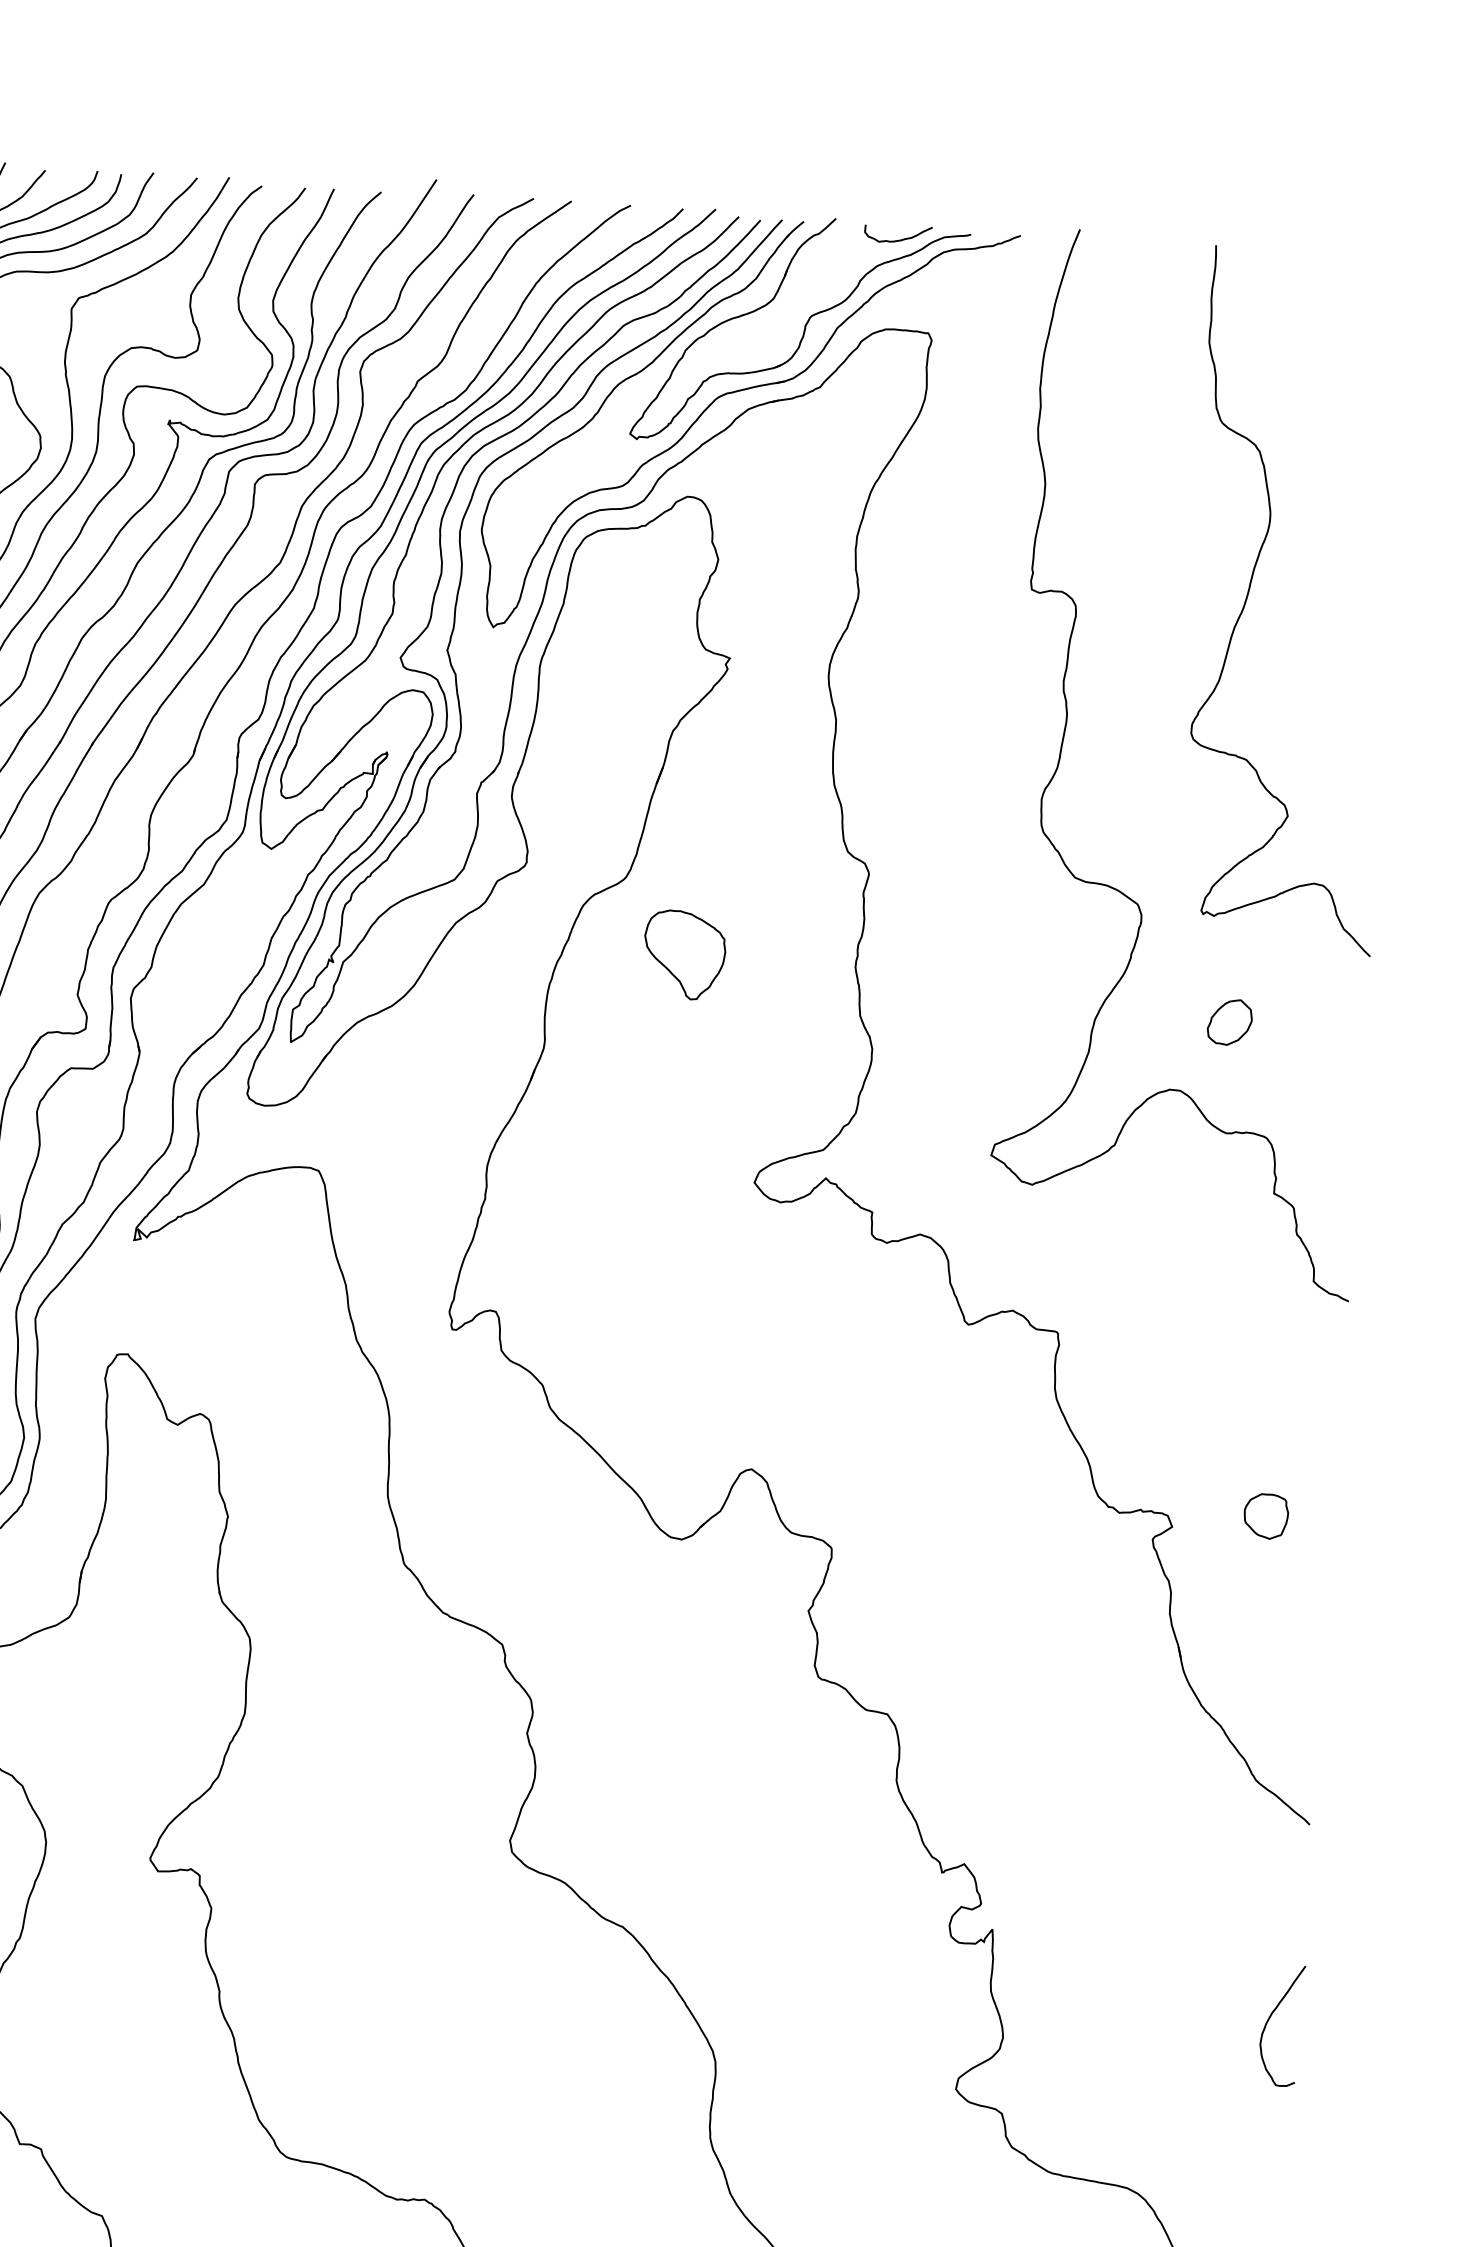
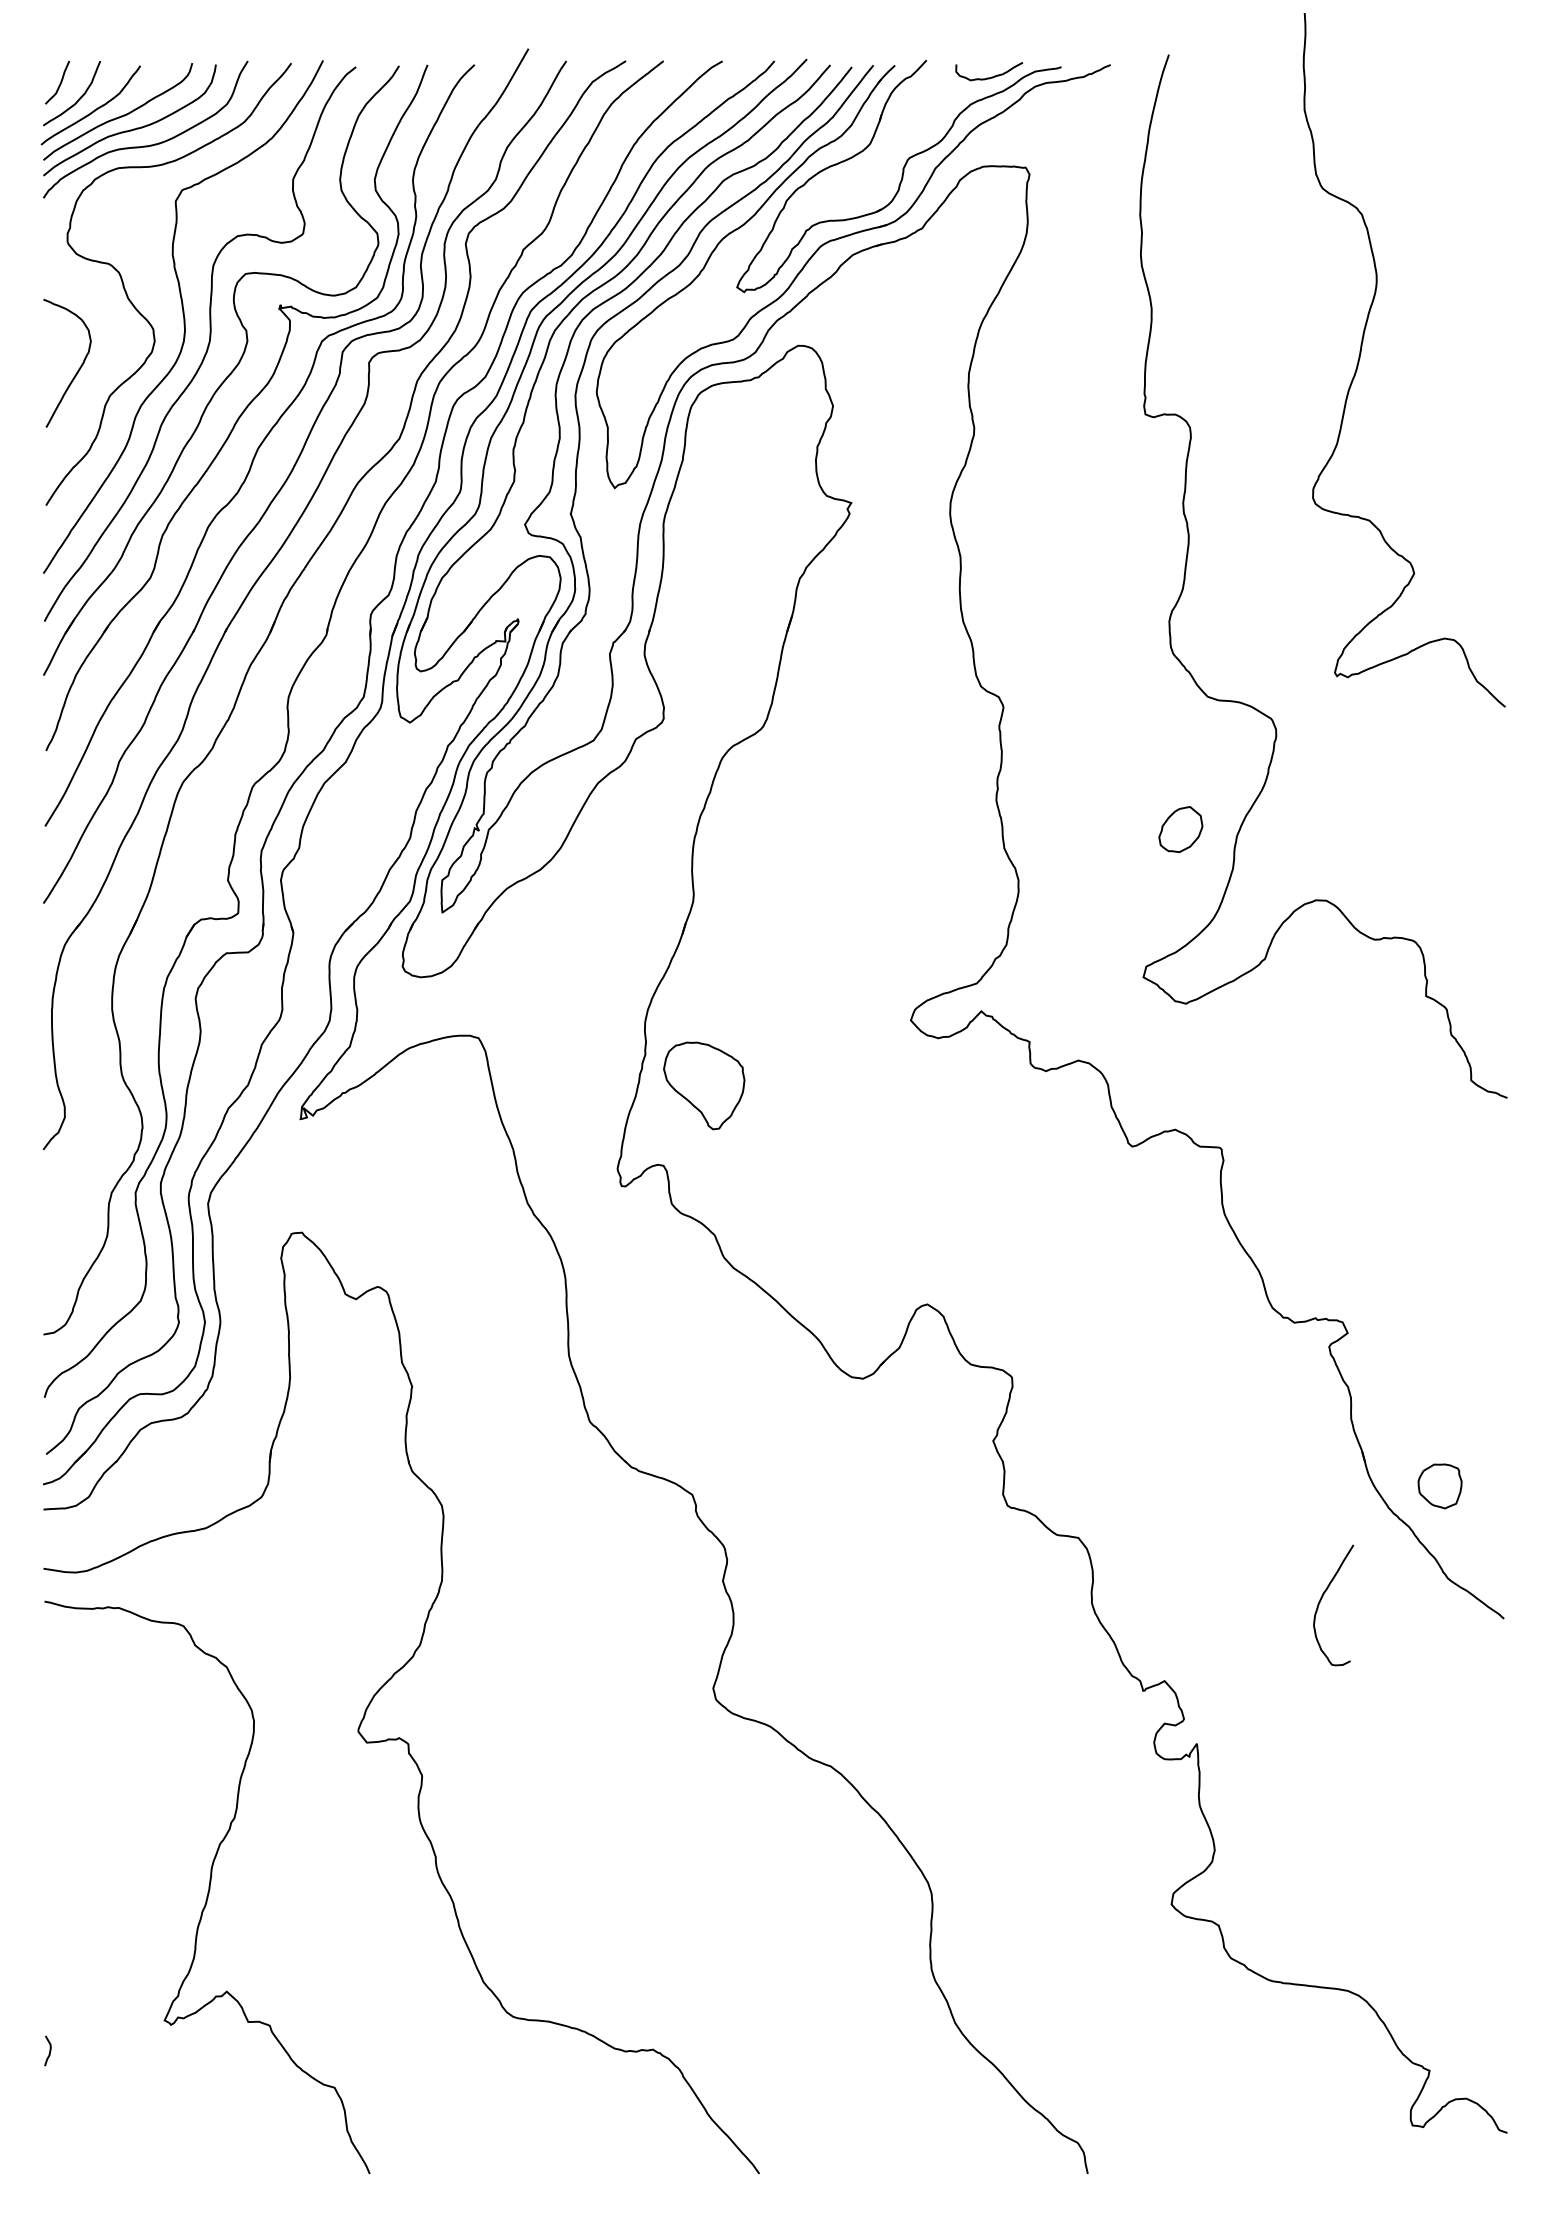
curve: (1249, 591) -> (1361, 353), moved
part: (684, 954) -> (704, 1085), moved
part: (1229, 1022) -> (1180, 829), moved
part: (1265, 1516) -> (1439, 1486), moved
curve: (1269, 2019) -> (1321, 1600), moved

